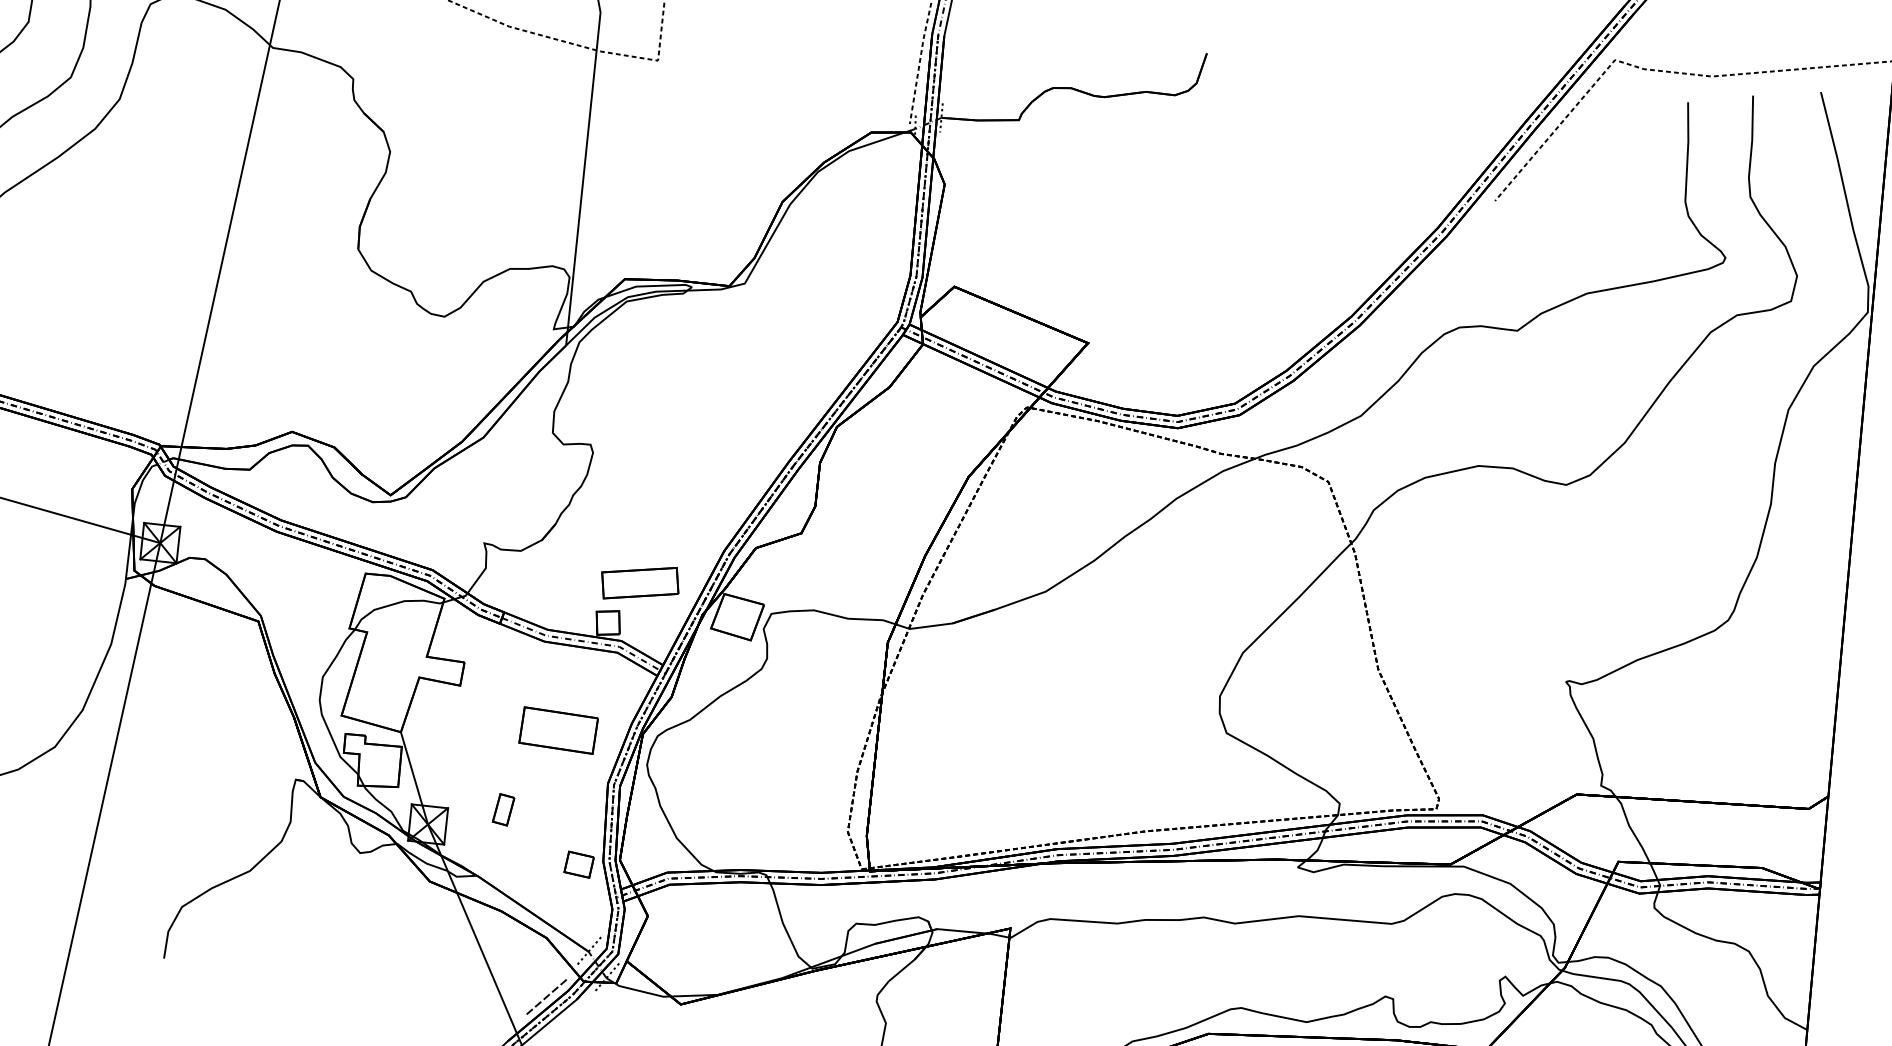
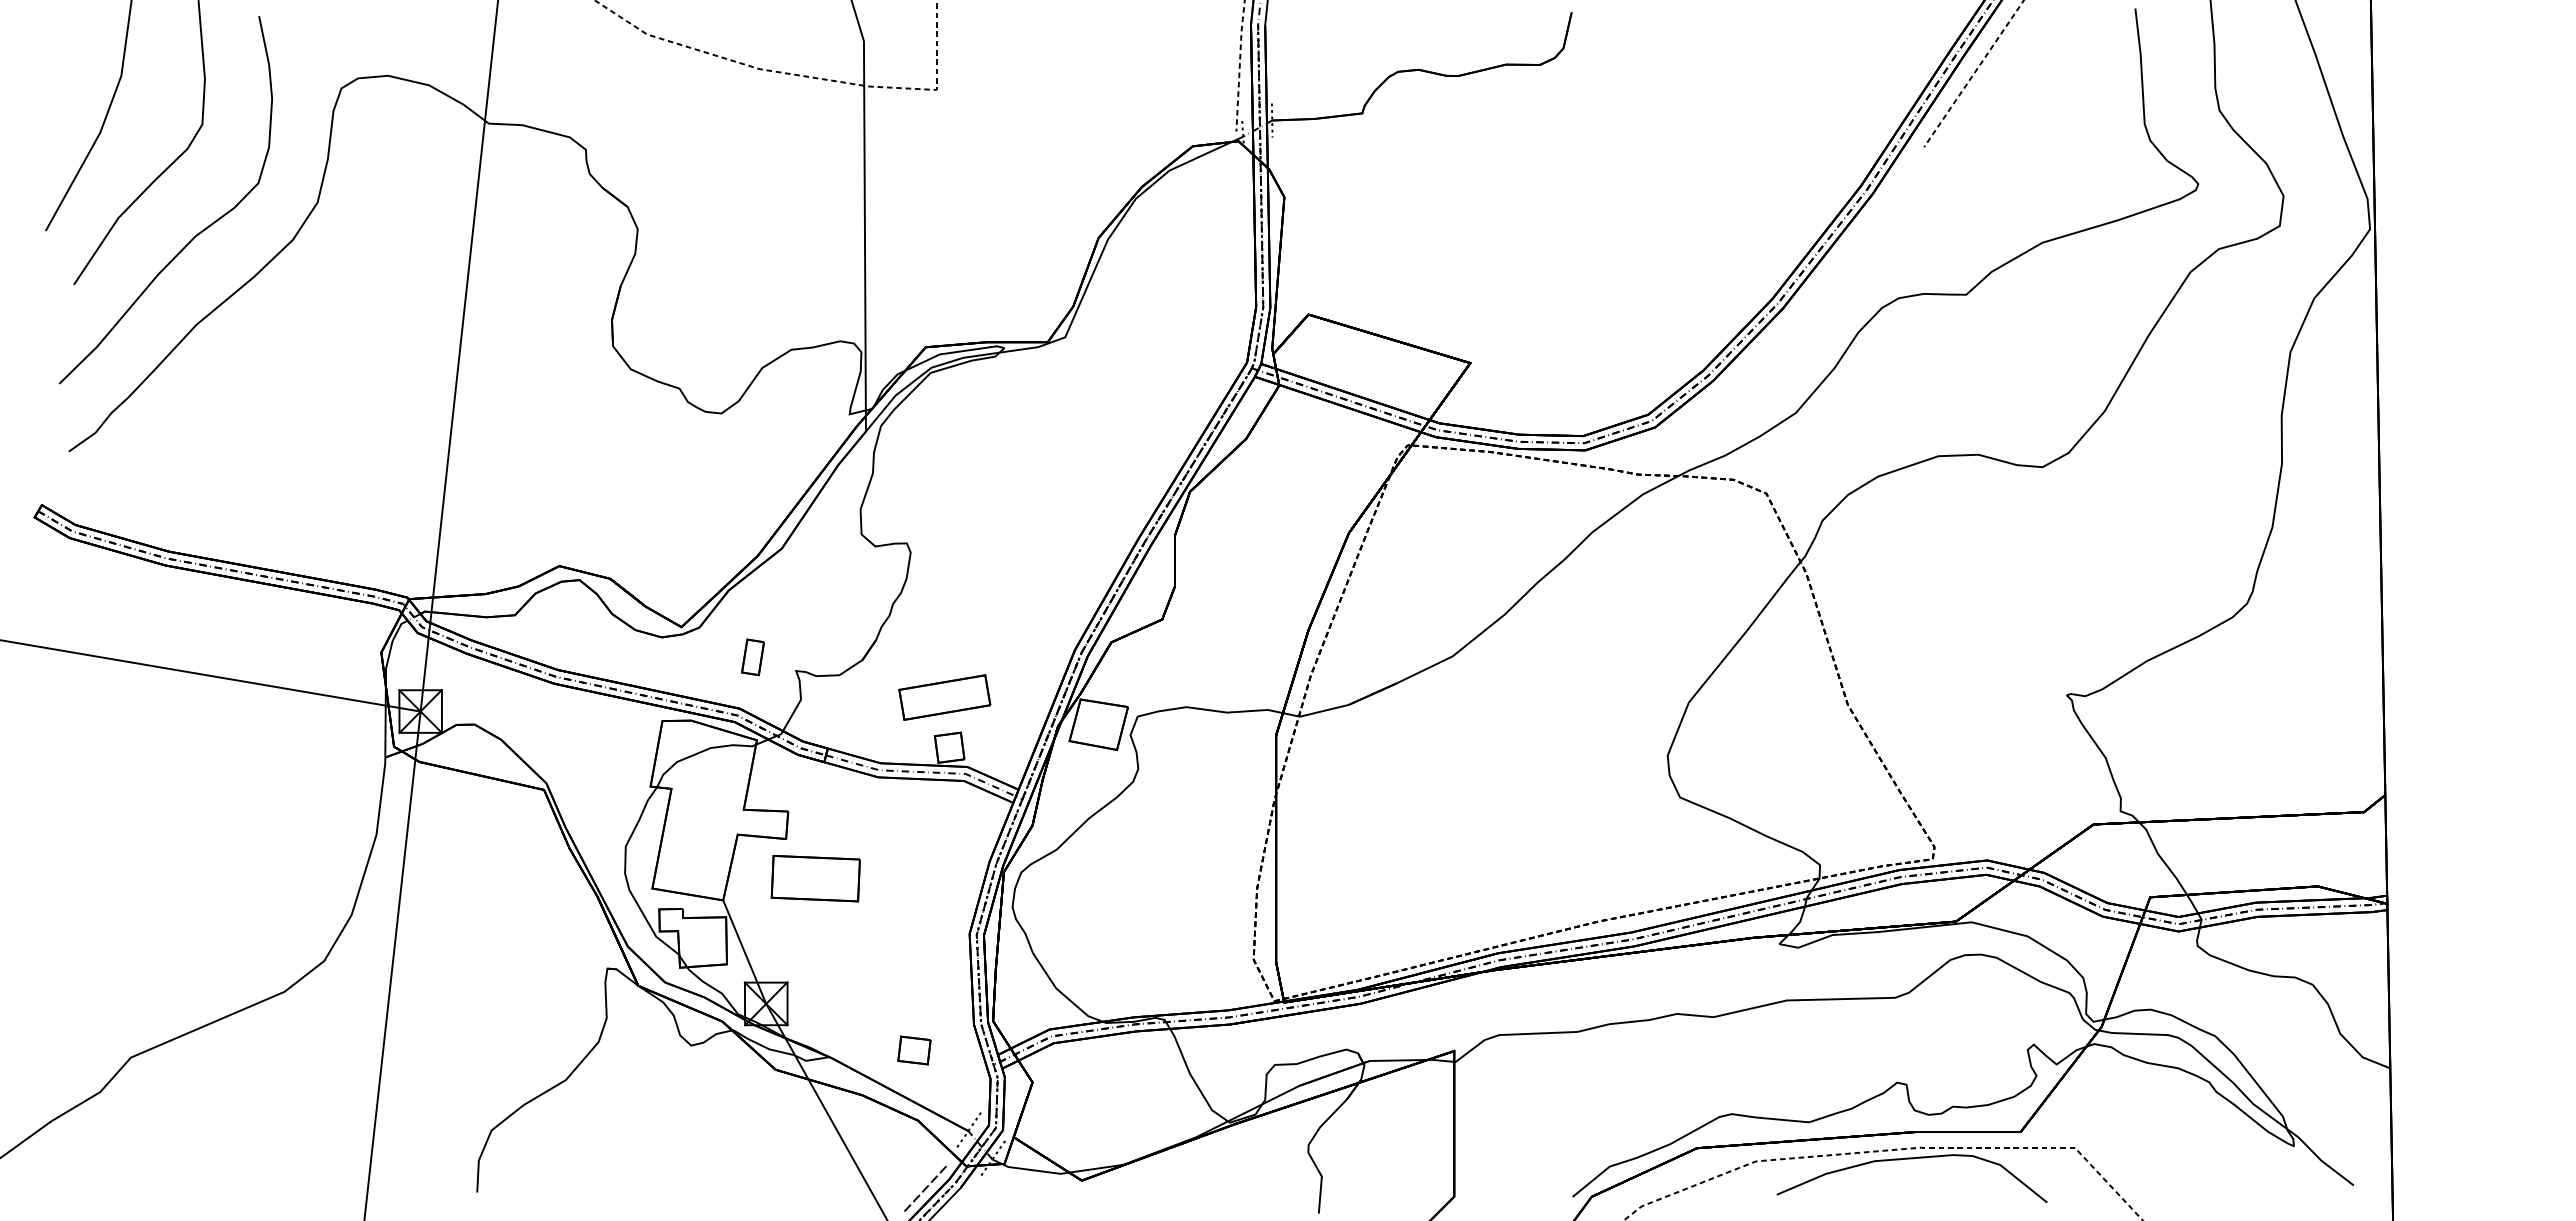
part: (640, 583) -> (944, 697), moved
part: (558, 730) -> (815, 878), moved
part: (503, 809) -> (752, 657), moved
part: (579, 864) -> (914, 1050), moved

